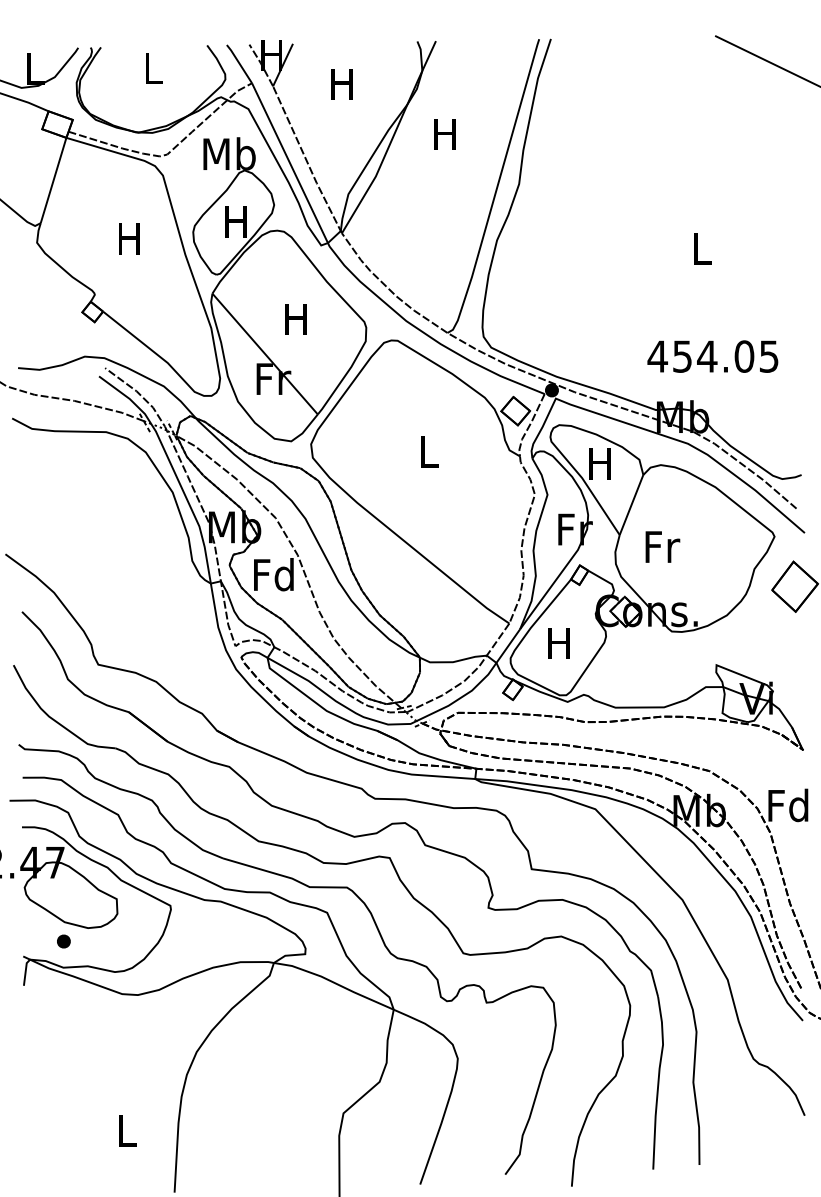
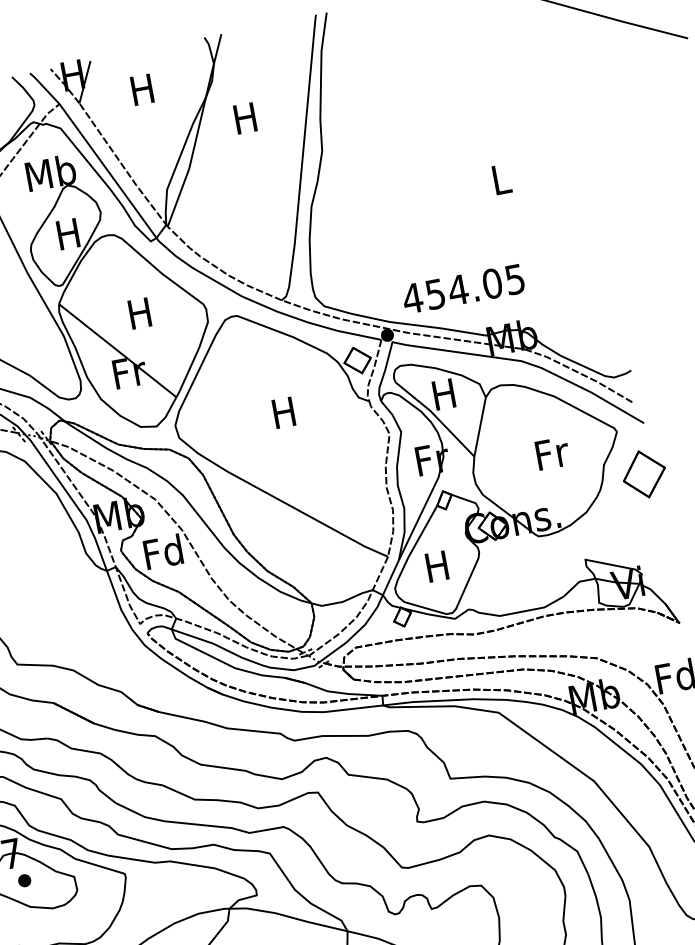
text: (712, 356) -> (463, 289), moved
text: (427, 451) -> (283, 412), L -> H
text: (662, 546) -> (552, 453), moved
part: (63, 941) -> (24, 880), moved

